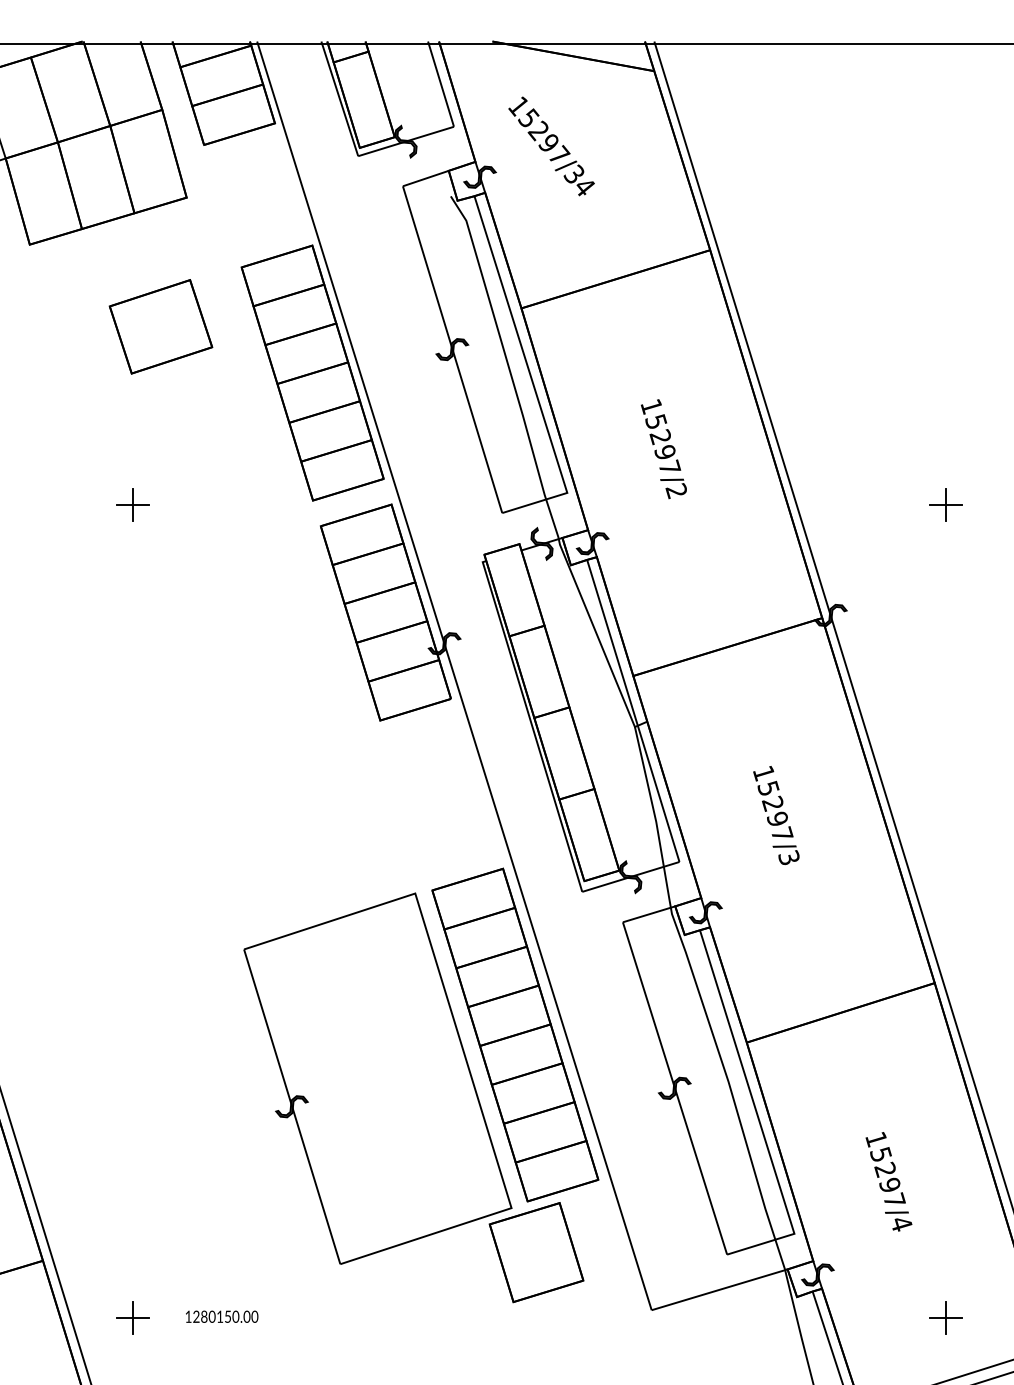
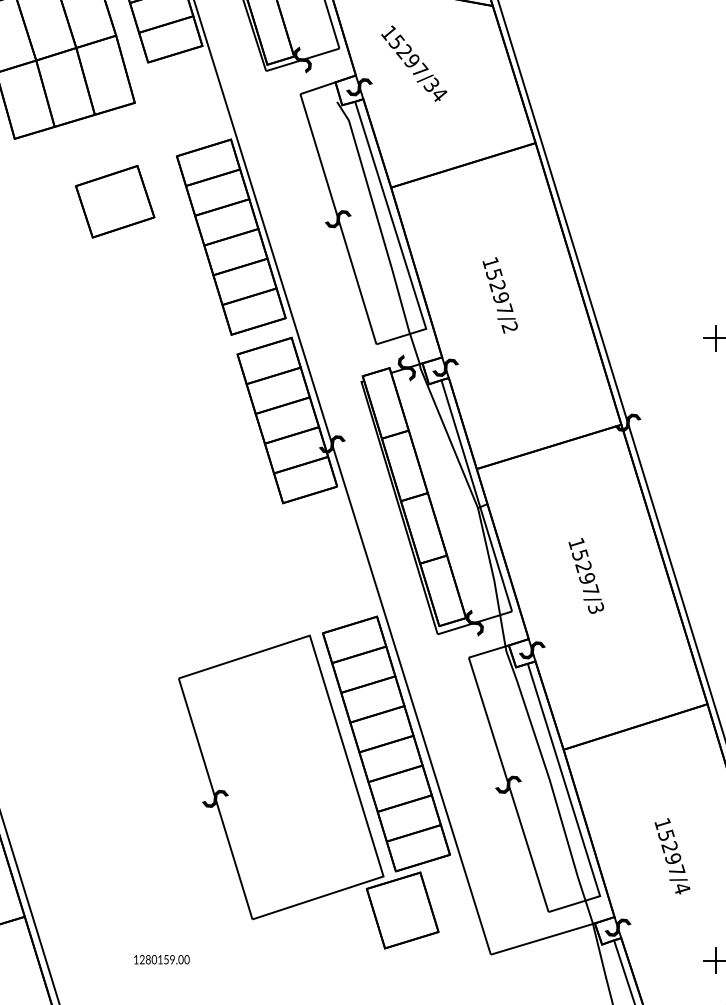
part: (132, 504) -> (93, 337), removed
part: (132, 1317) -> (93, 960), removed
text: (235, 1317) -> (172, 960), 1280150.00 -> 1280159.00

